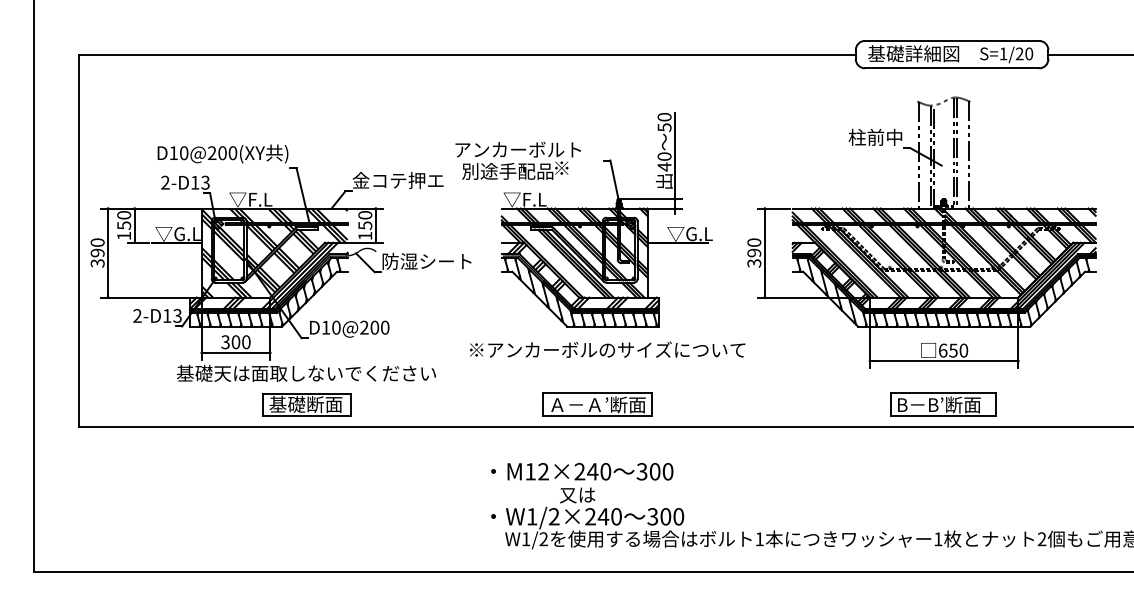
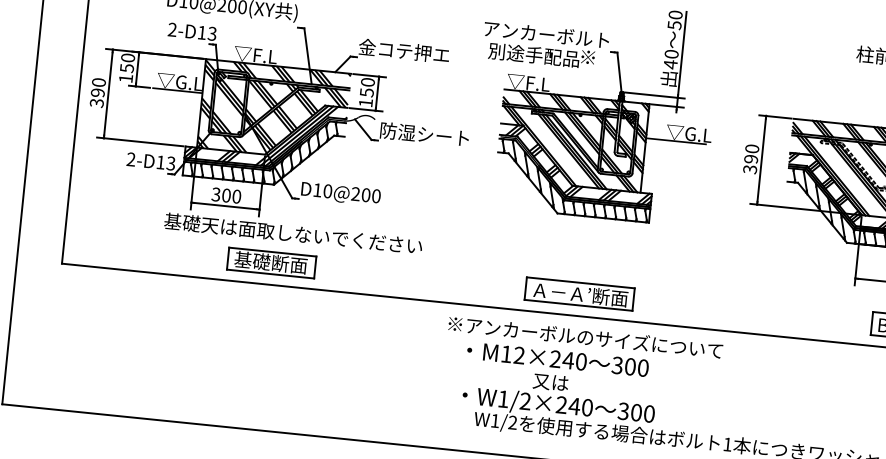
text: (517, 160) -> (544, 45), moved
text: (607, 349) -> (585, 336), moved
part: (306, 404) -> (271, 262), moved

